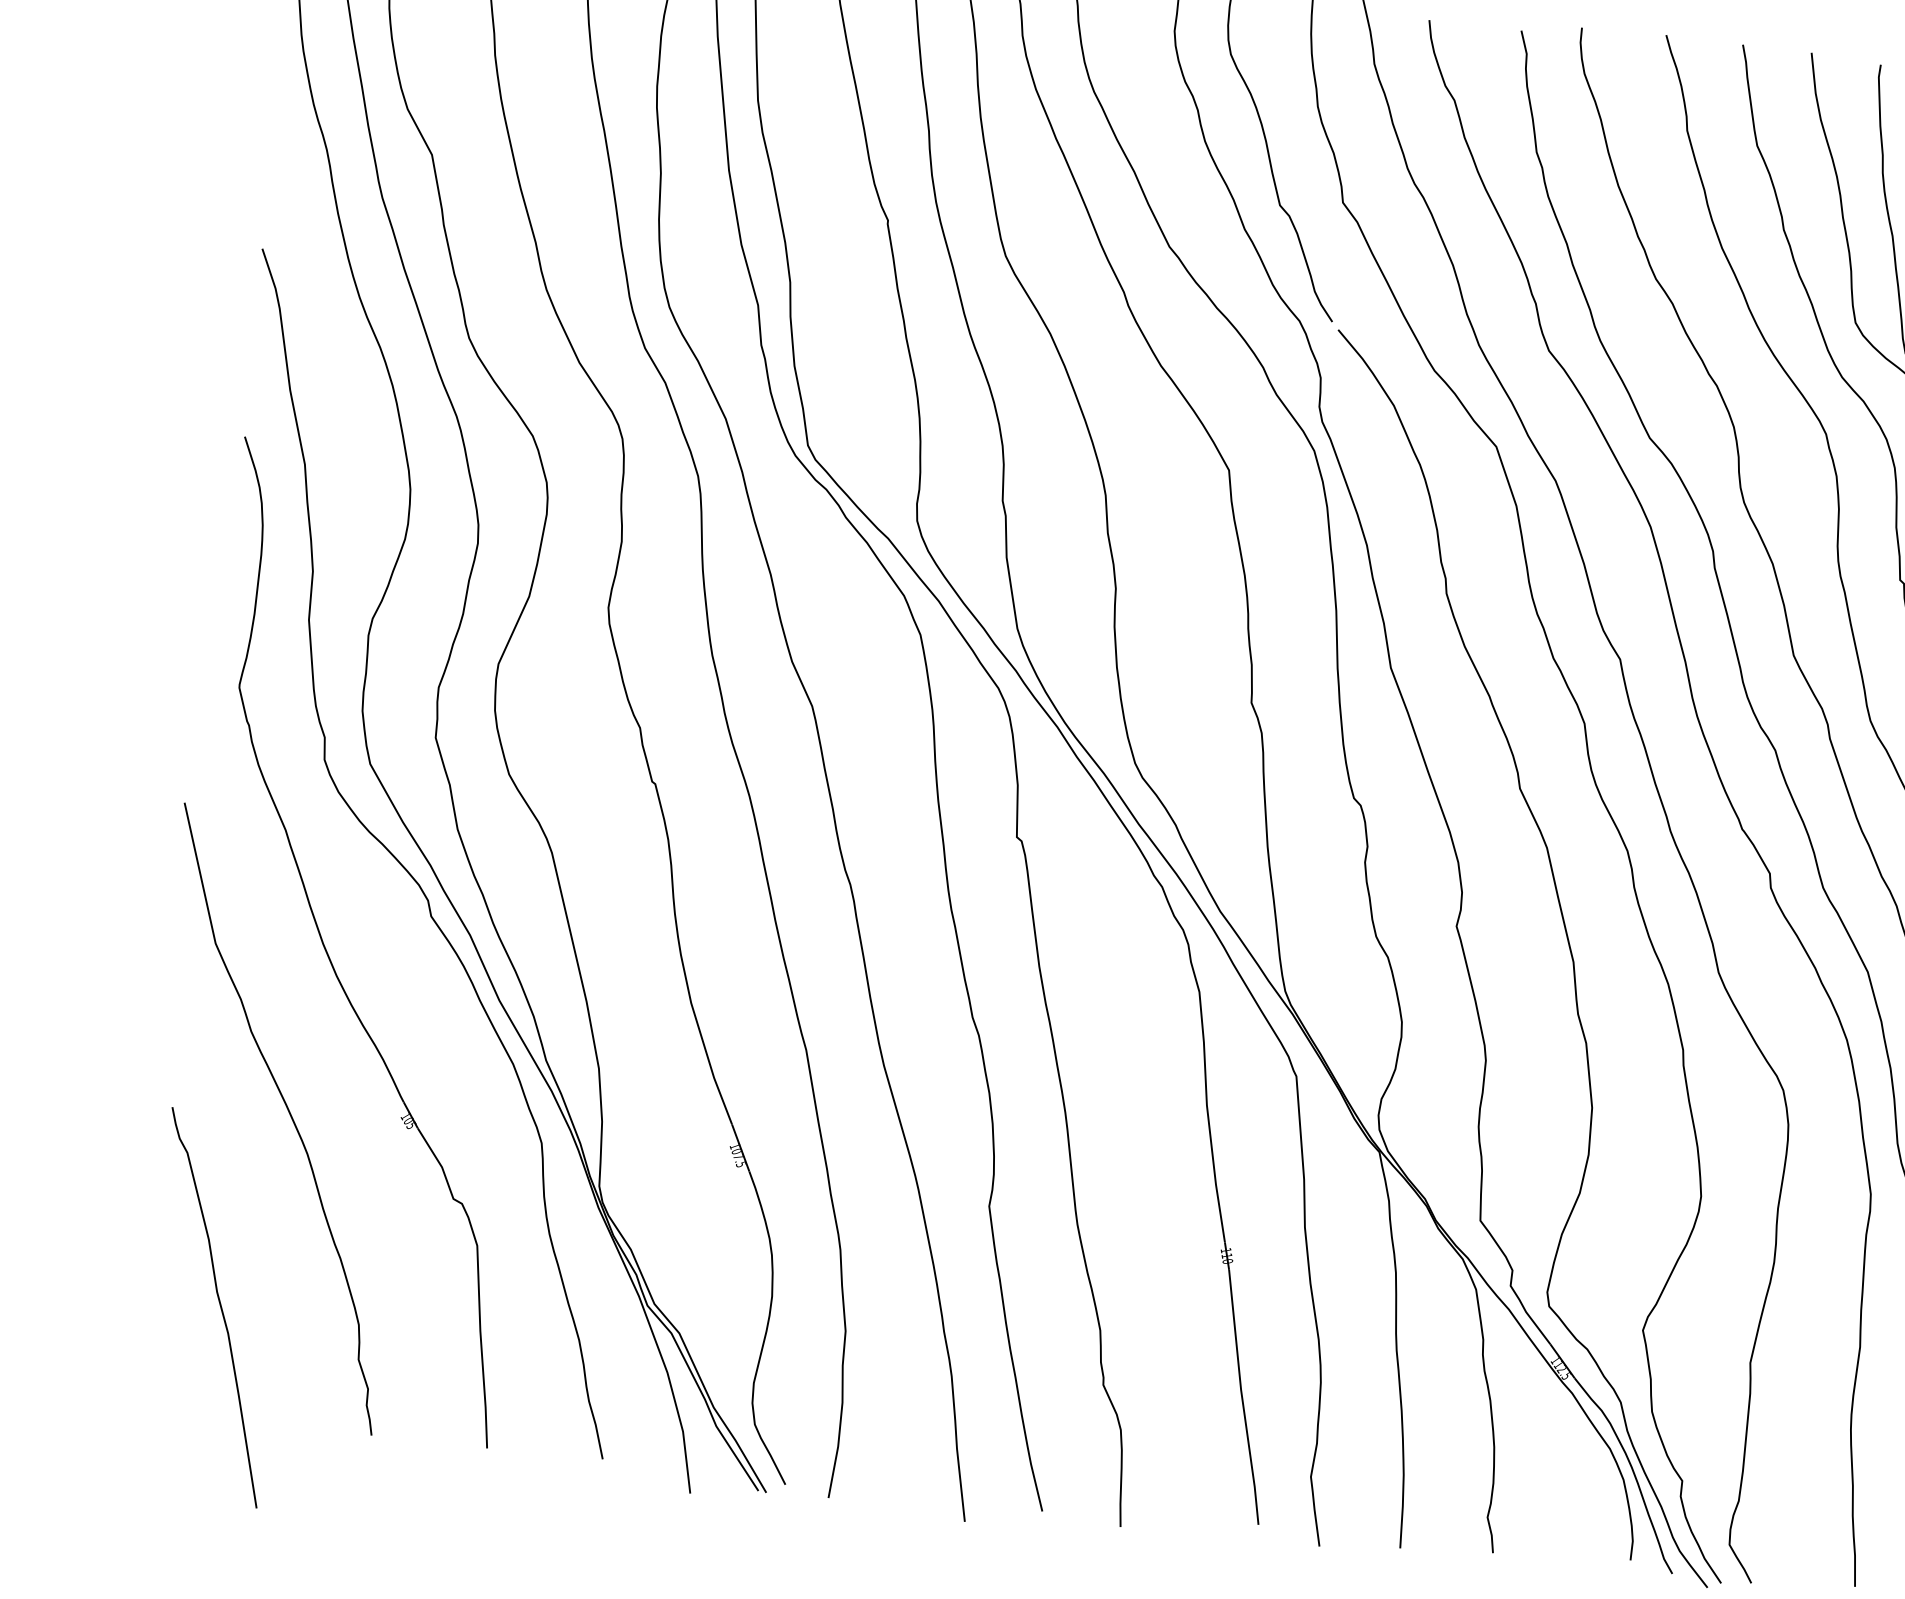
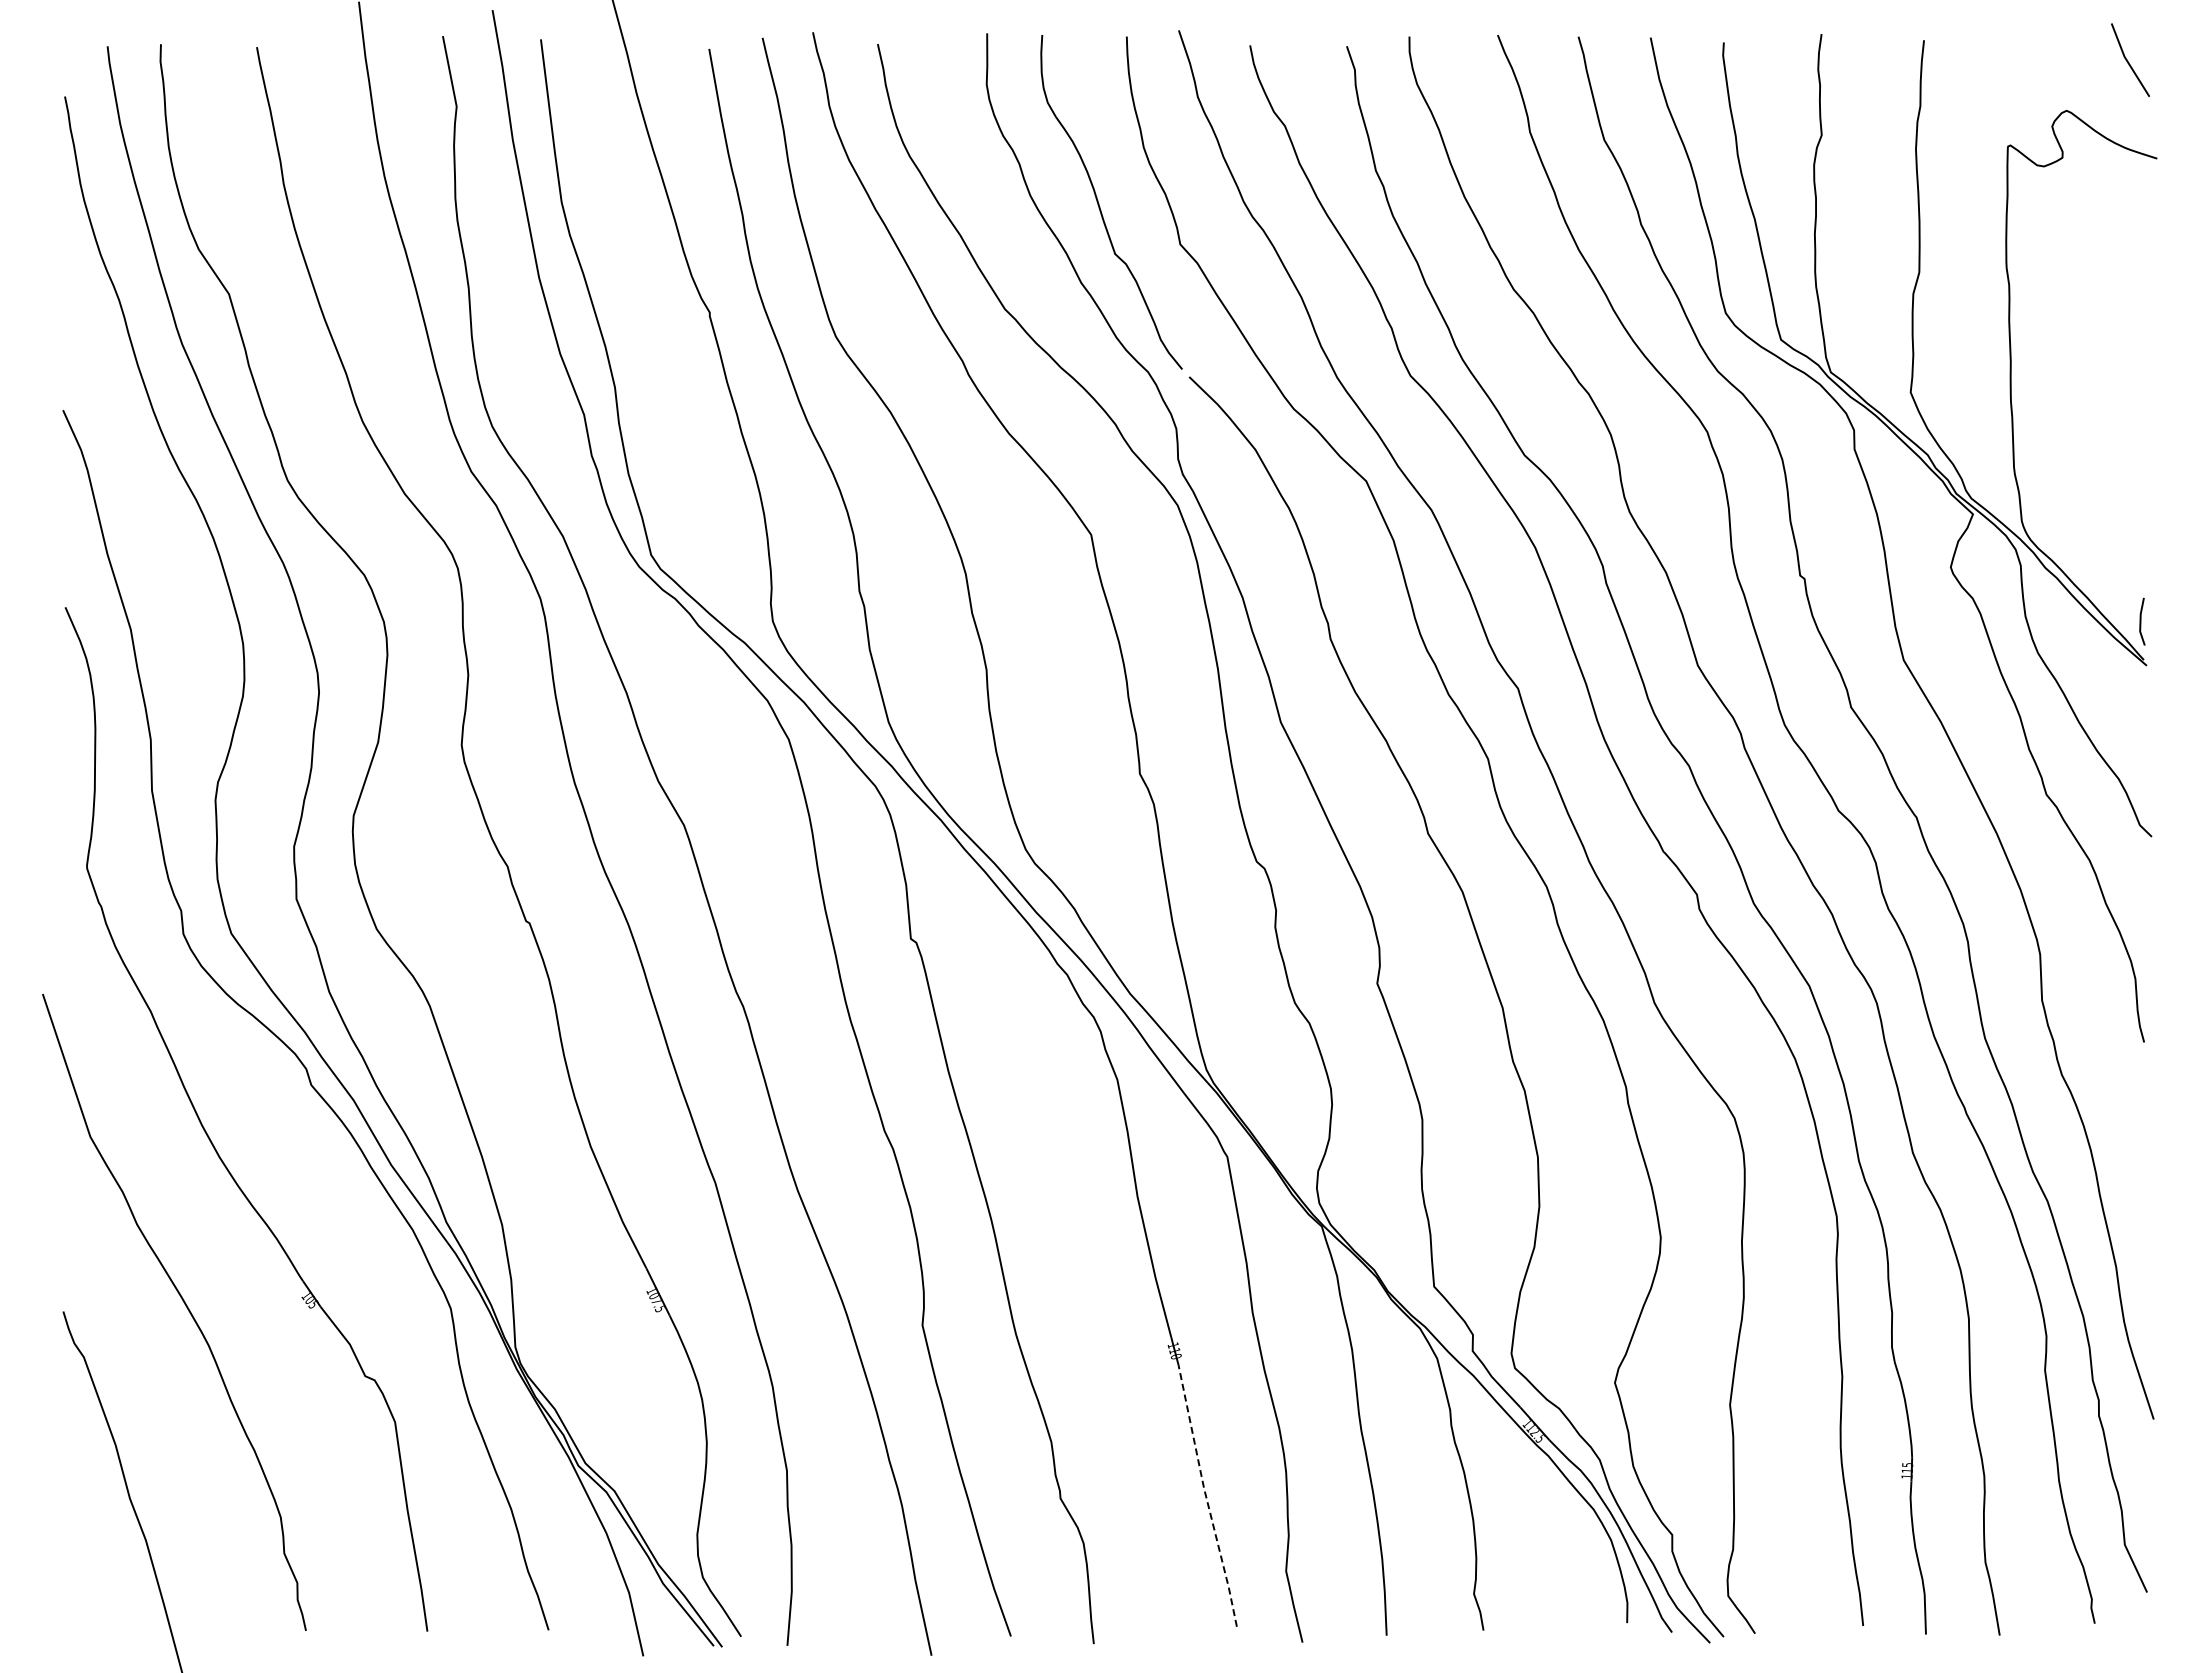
line: (1242, 1397) -> (1206, 1496), solid -> dashed

